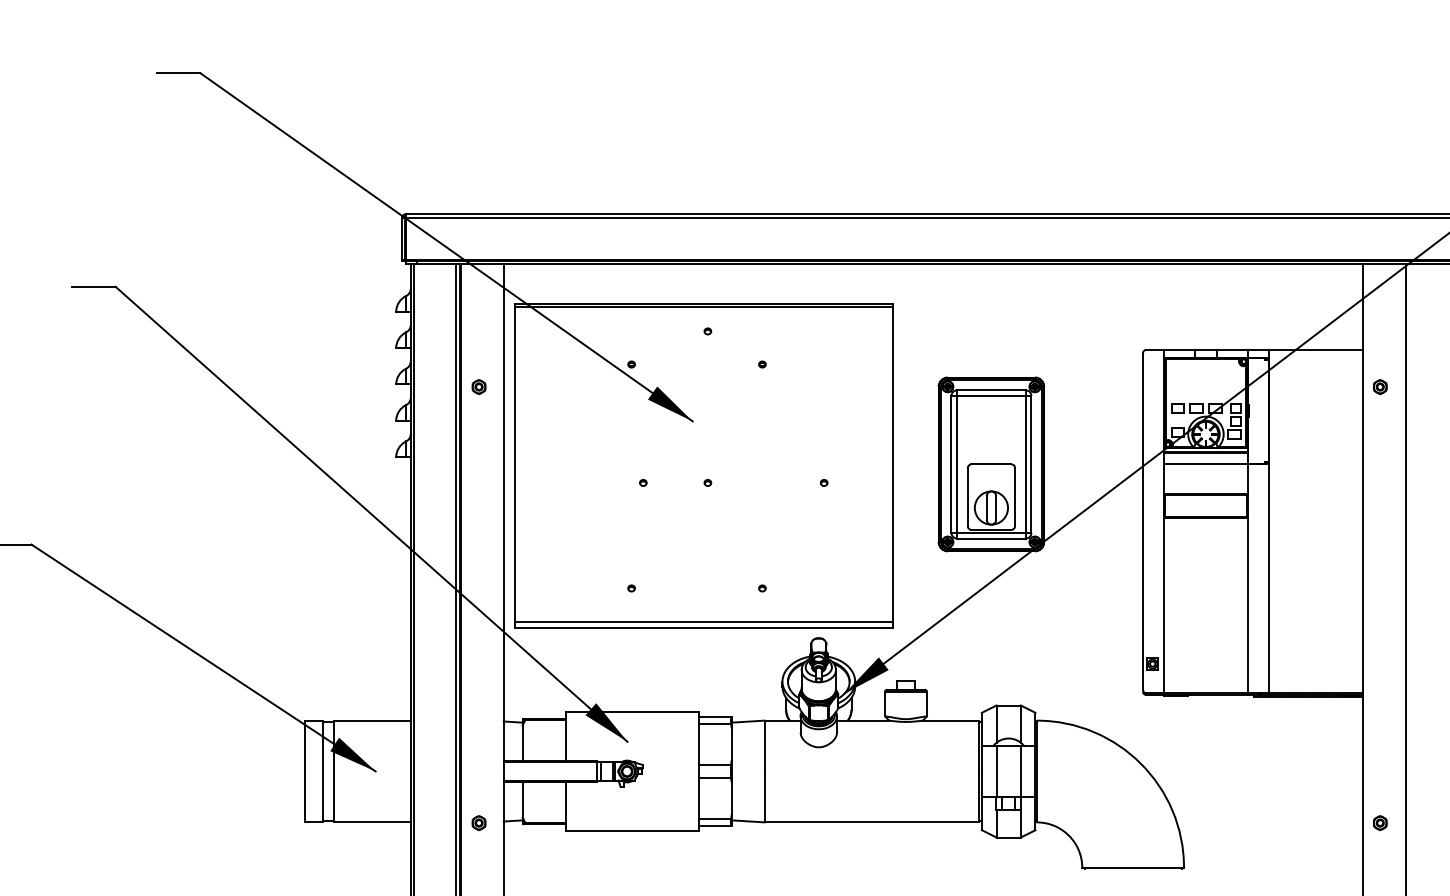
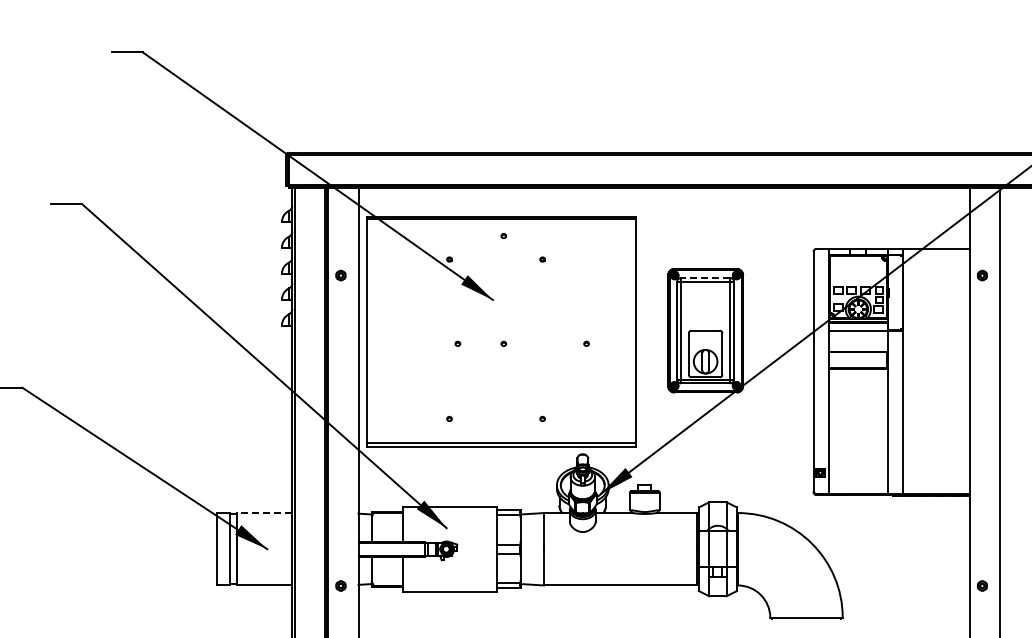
line: (991, 389) -> (705, 277), solid -> dashed
line: (371, 721) -> (264, 513), solid -> dashed

